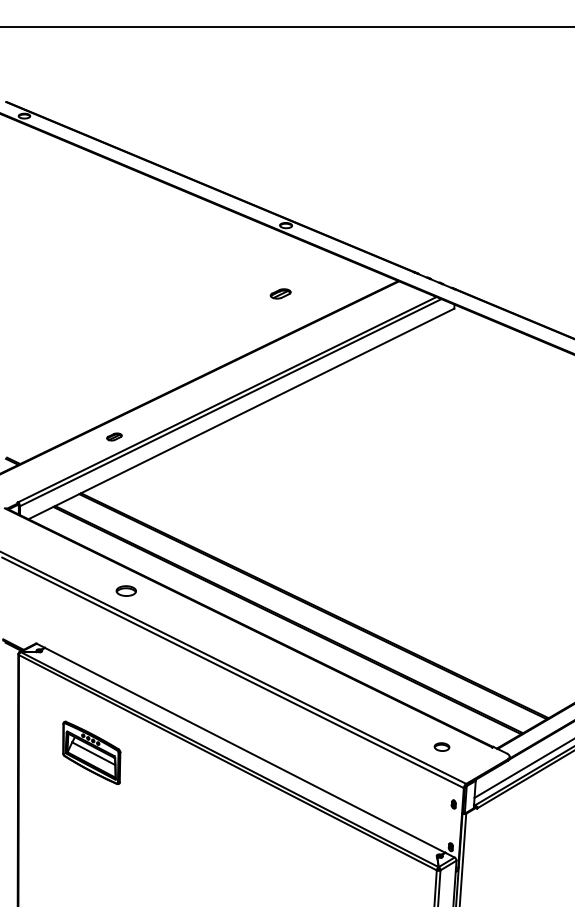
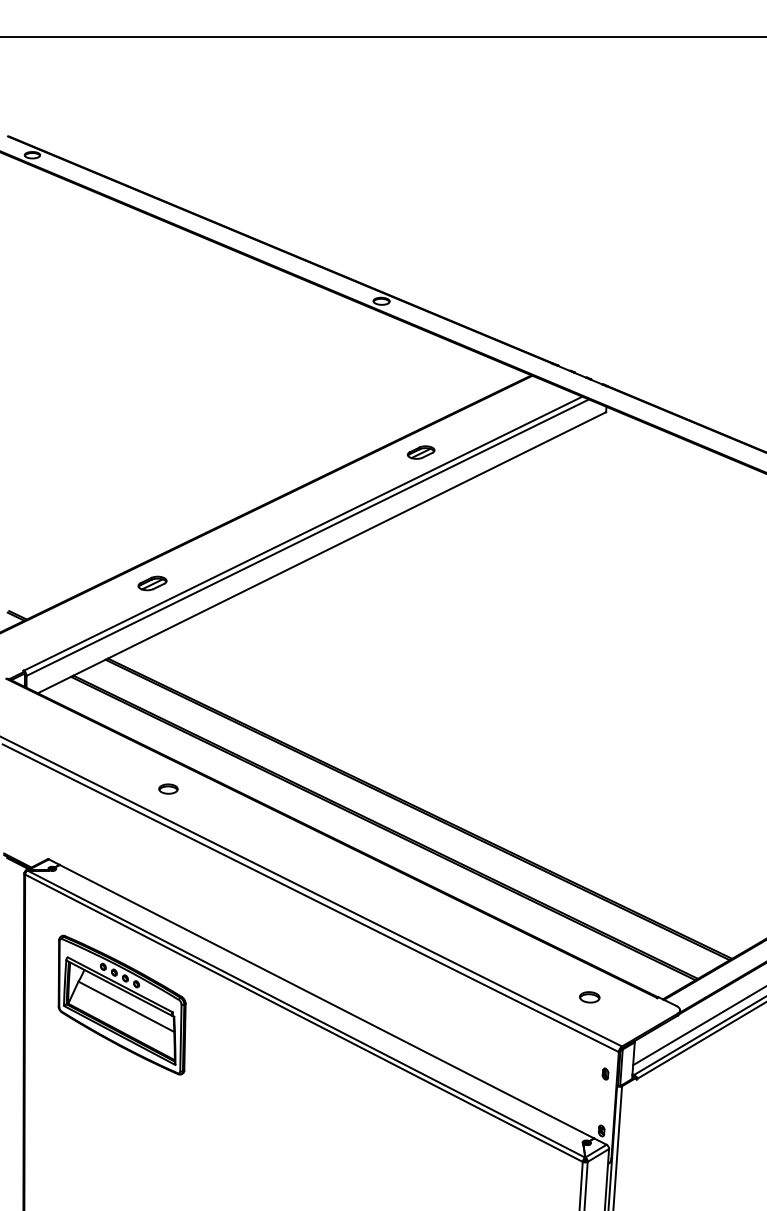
part: (280, 293) -> (420, 452), moved
part: (114, 436) -> (152, 582), size x1.43
part: (126, 590) -> (168, 788), size x0.71
part: (91, 752) -> (121, 1004), size x1.67

